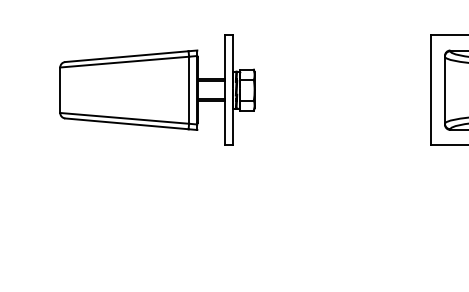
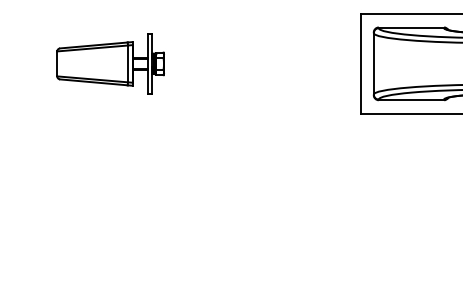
part: (157, 89) -> (110, 63), size x0.6

